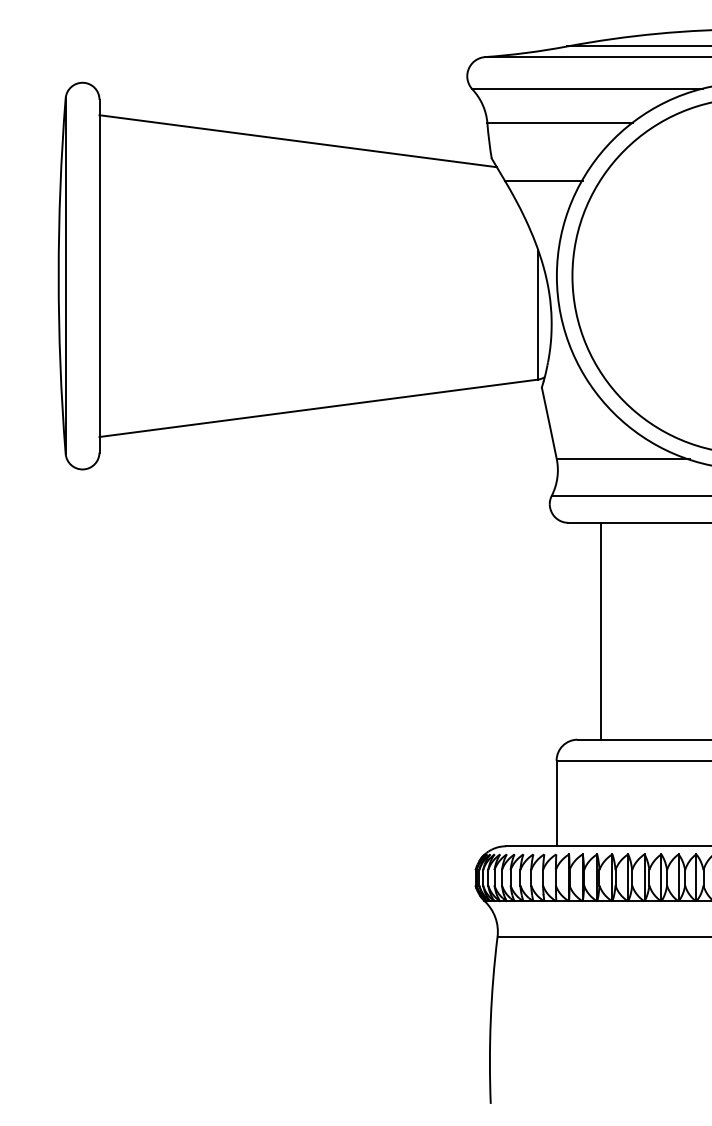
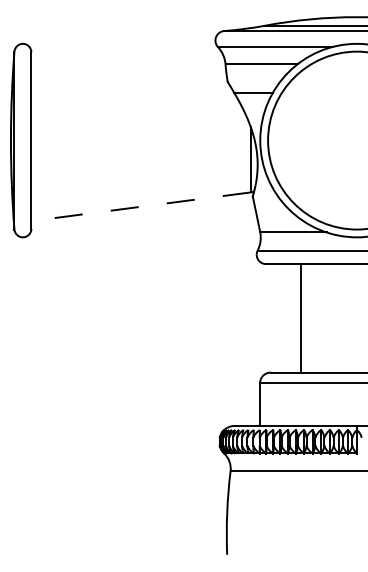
line: (297, 142) -> (130, 73), removed
line: (319, 407) -> (141, 206), solid -> dashed
line: (601, 631) -> (301, 318), moved

